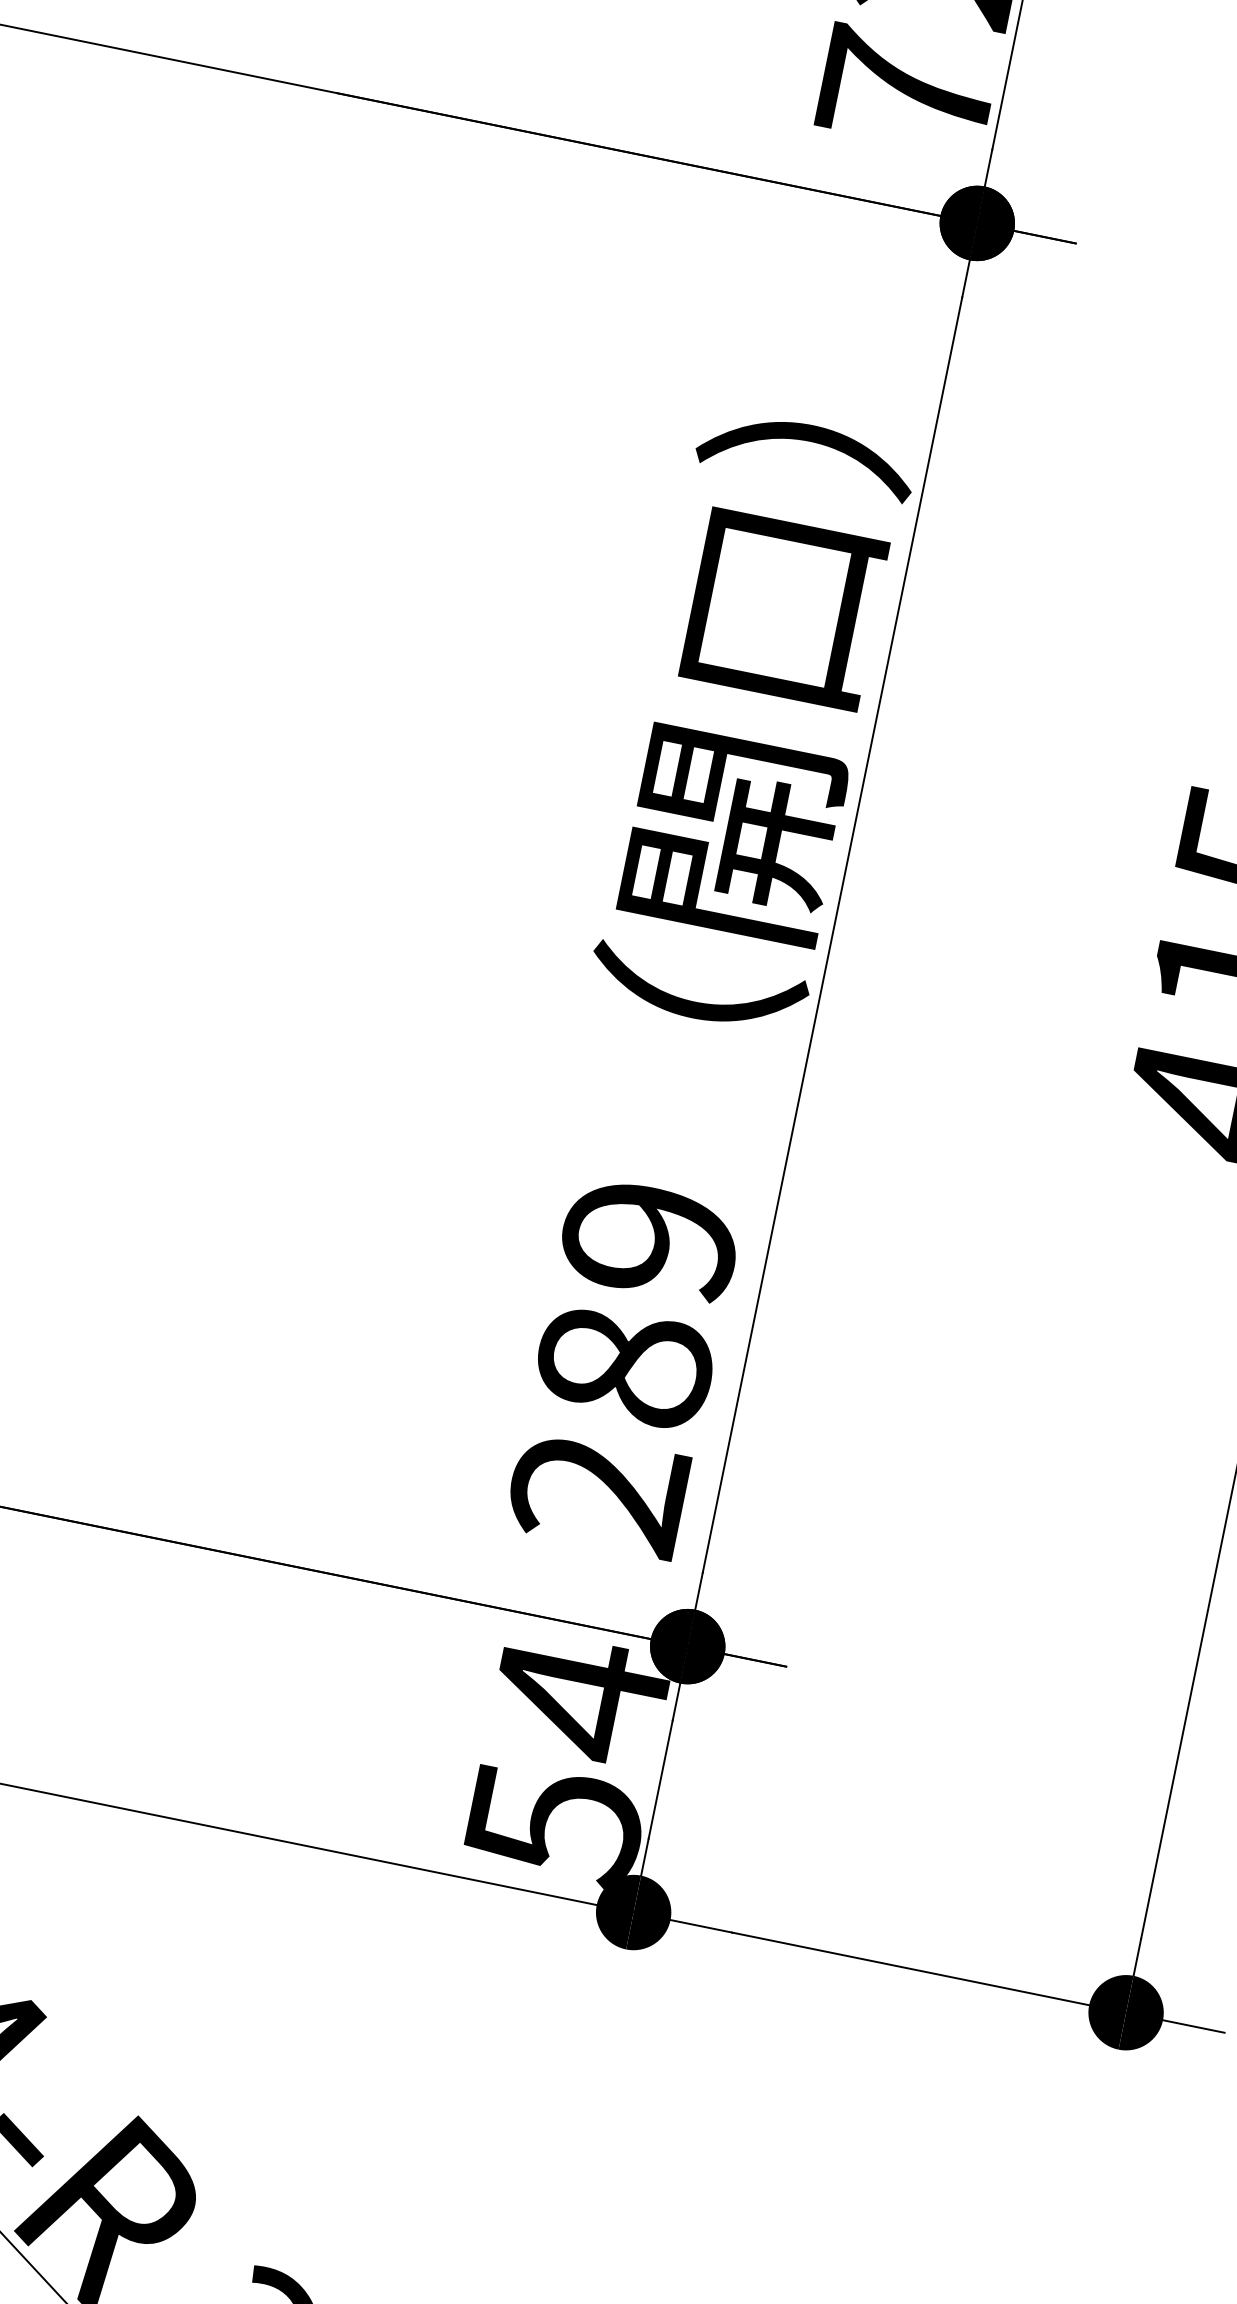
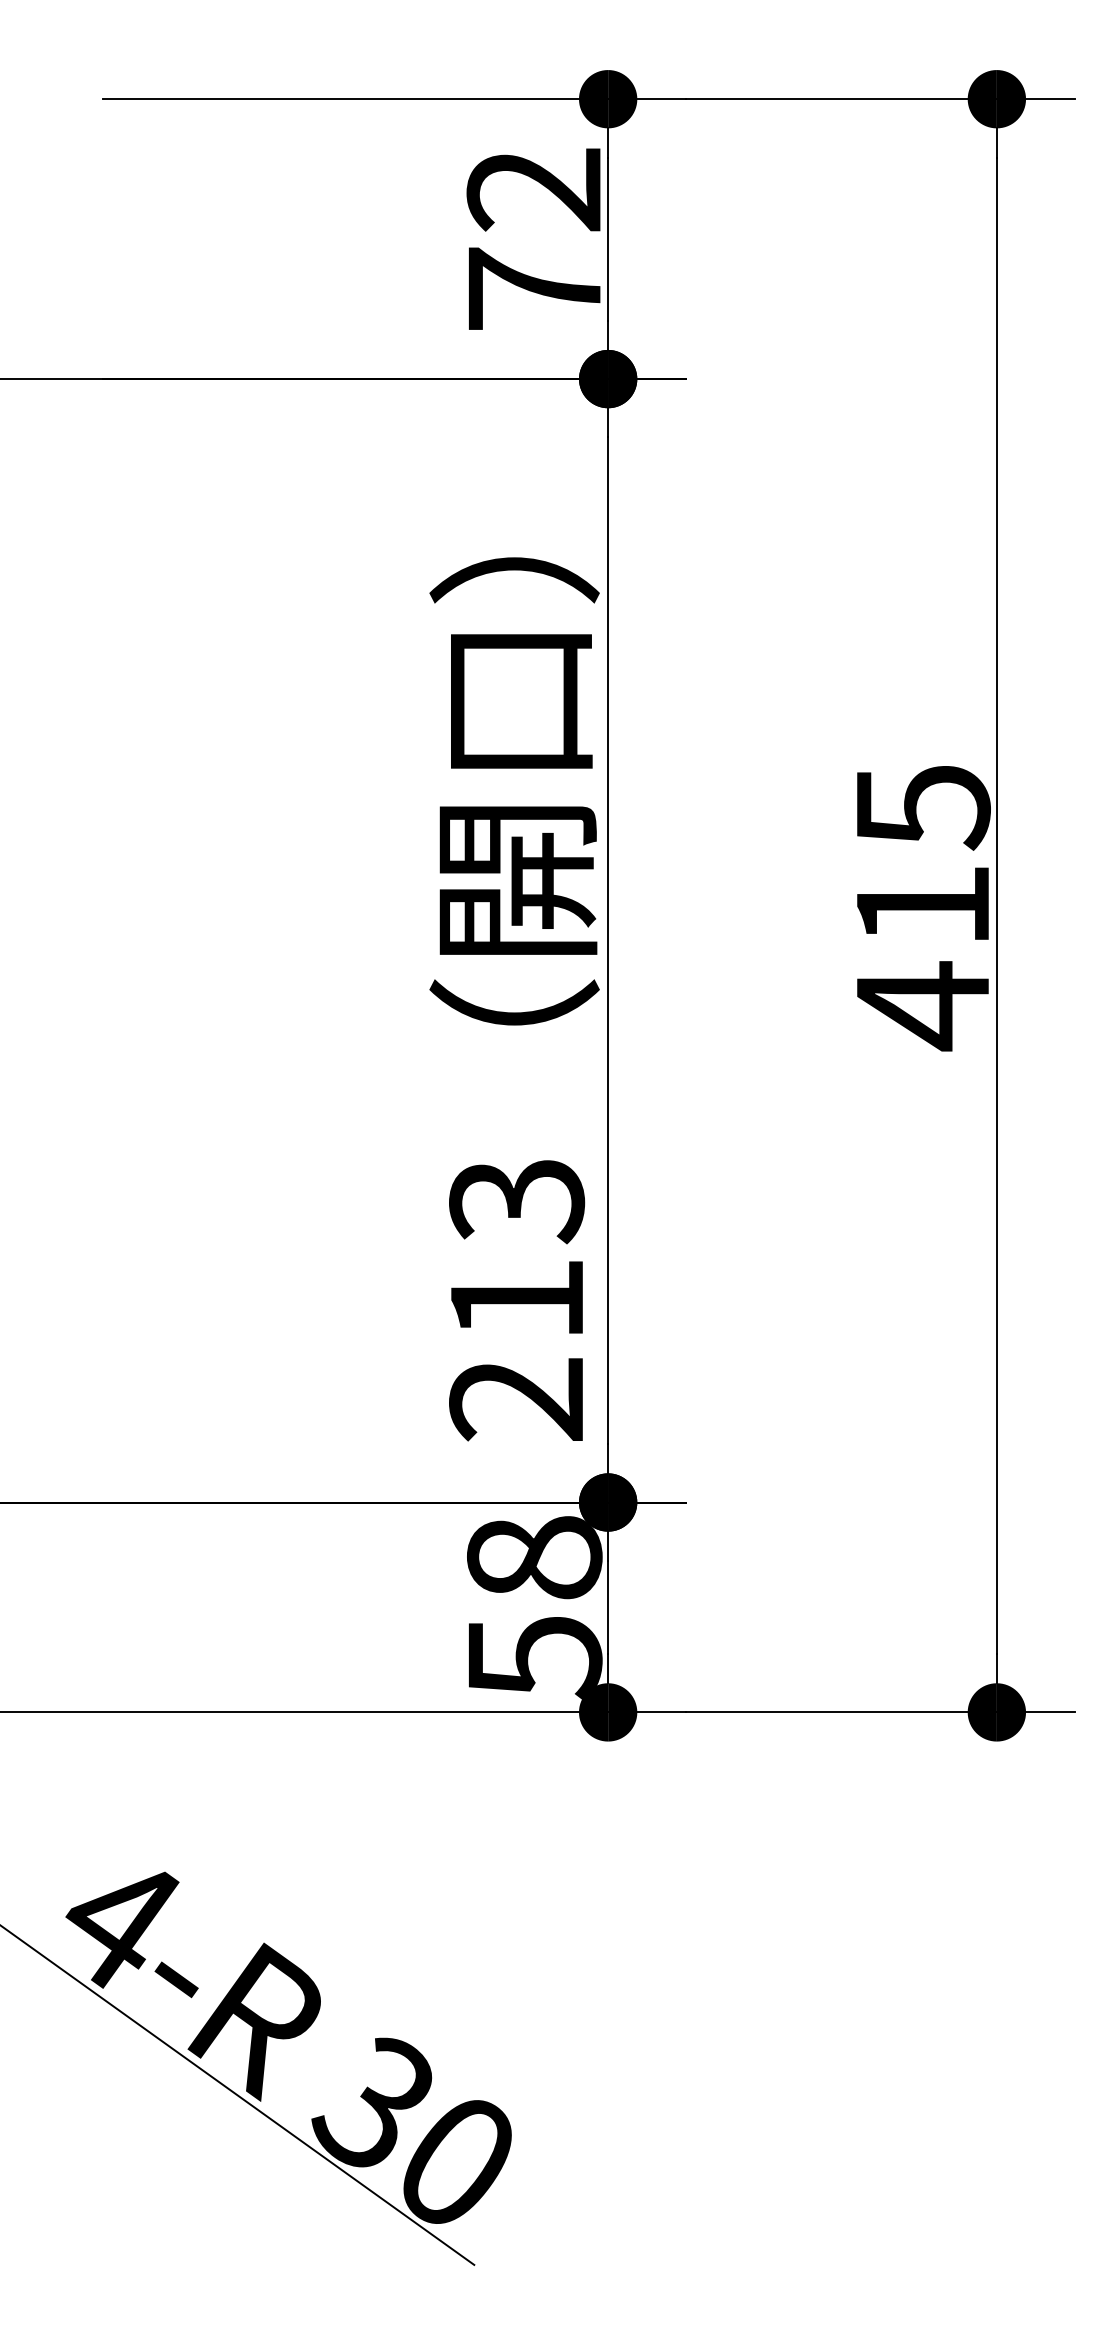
text: (637, 1304) -> (517, 1250), 289 -> 213
text: (580, 1698) -> (534, 1558), 54 -> 58

